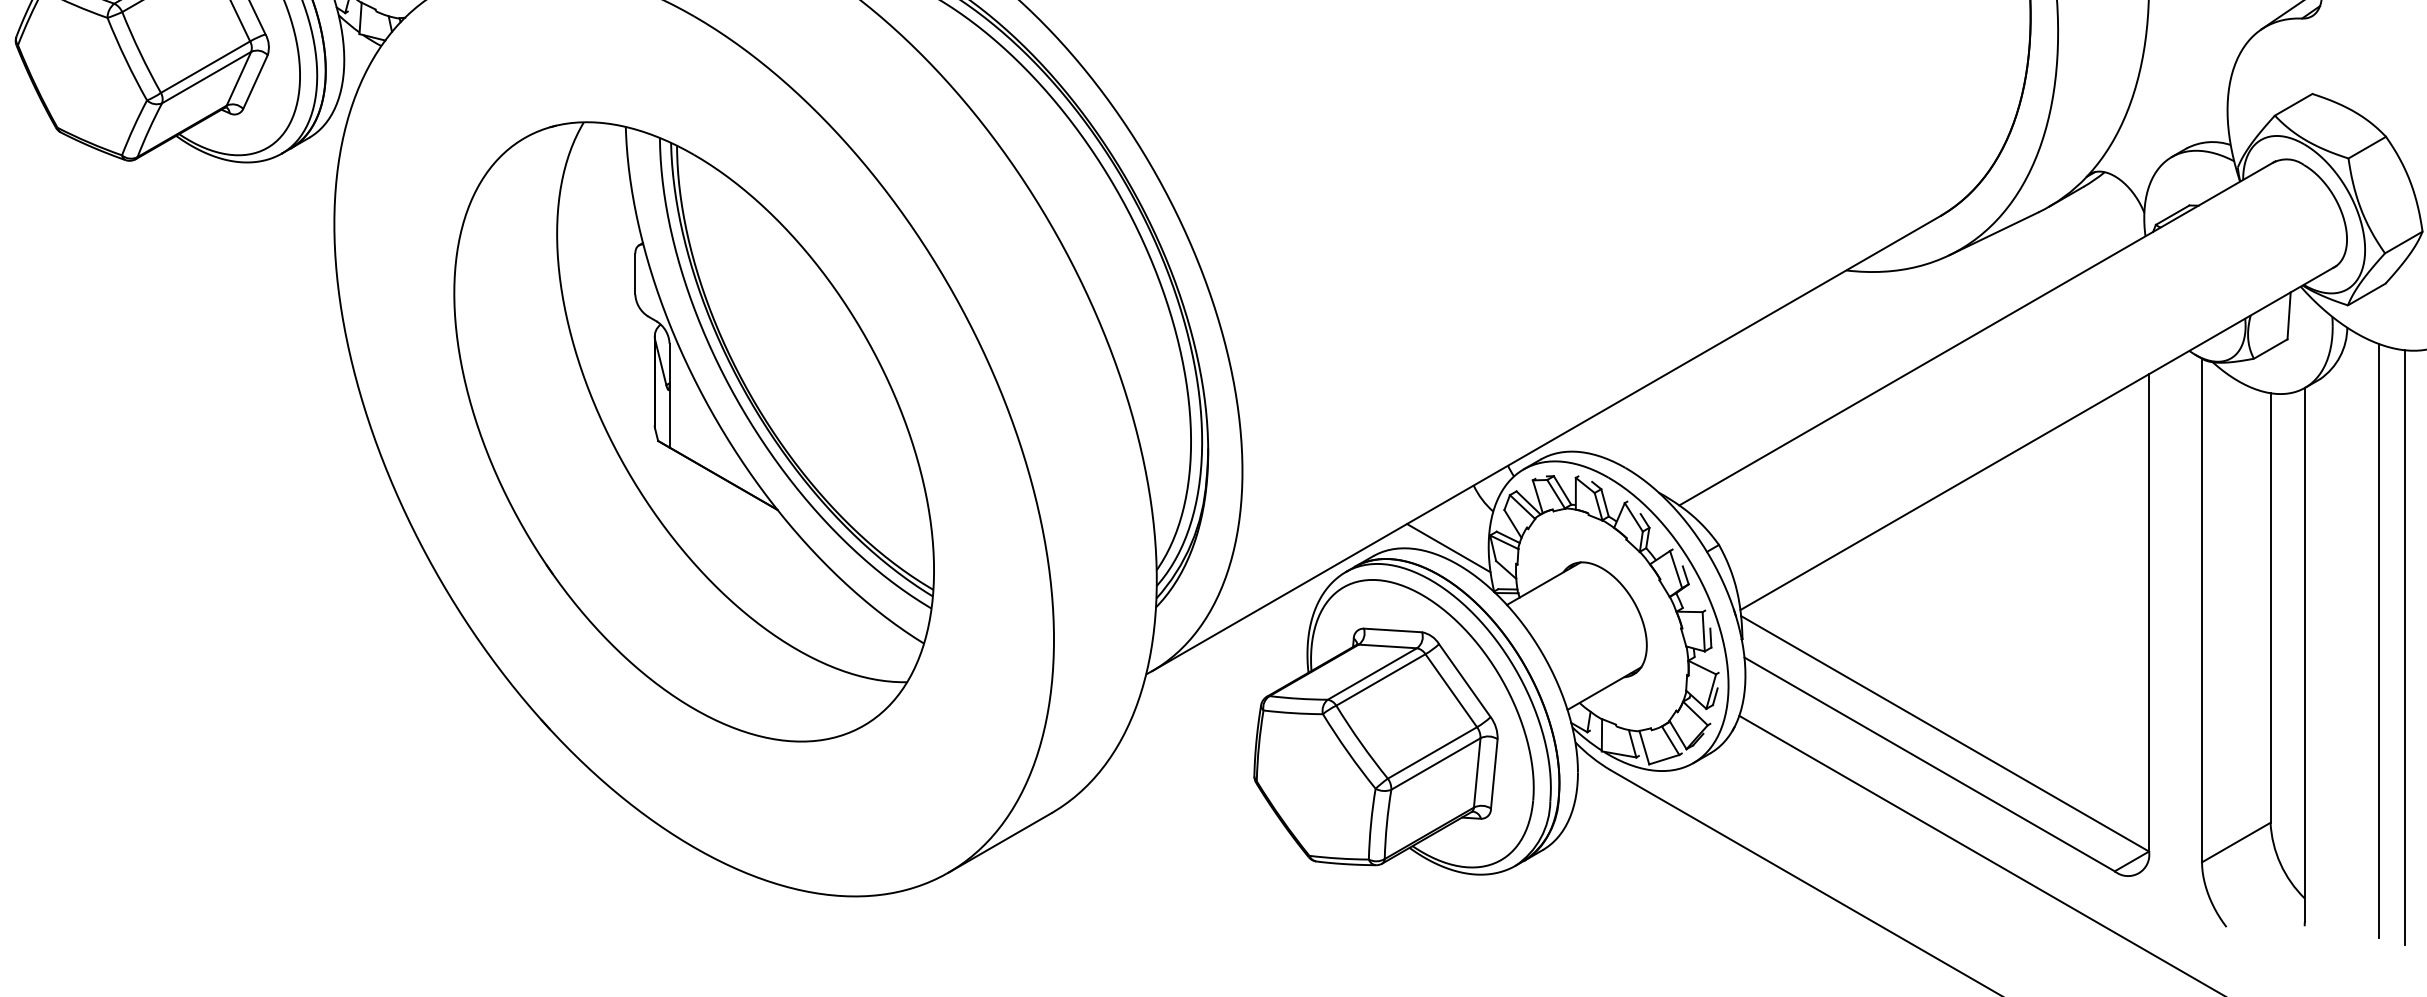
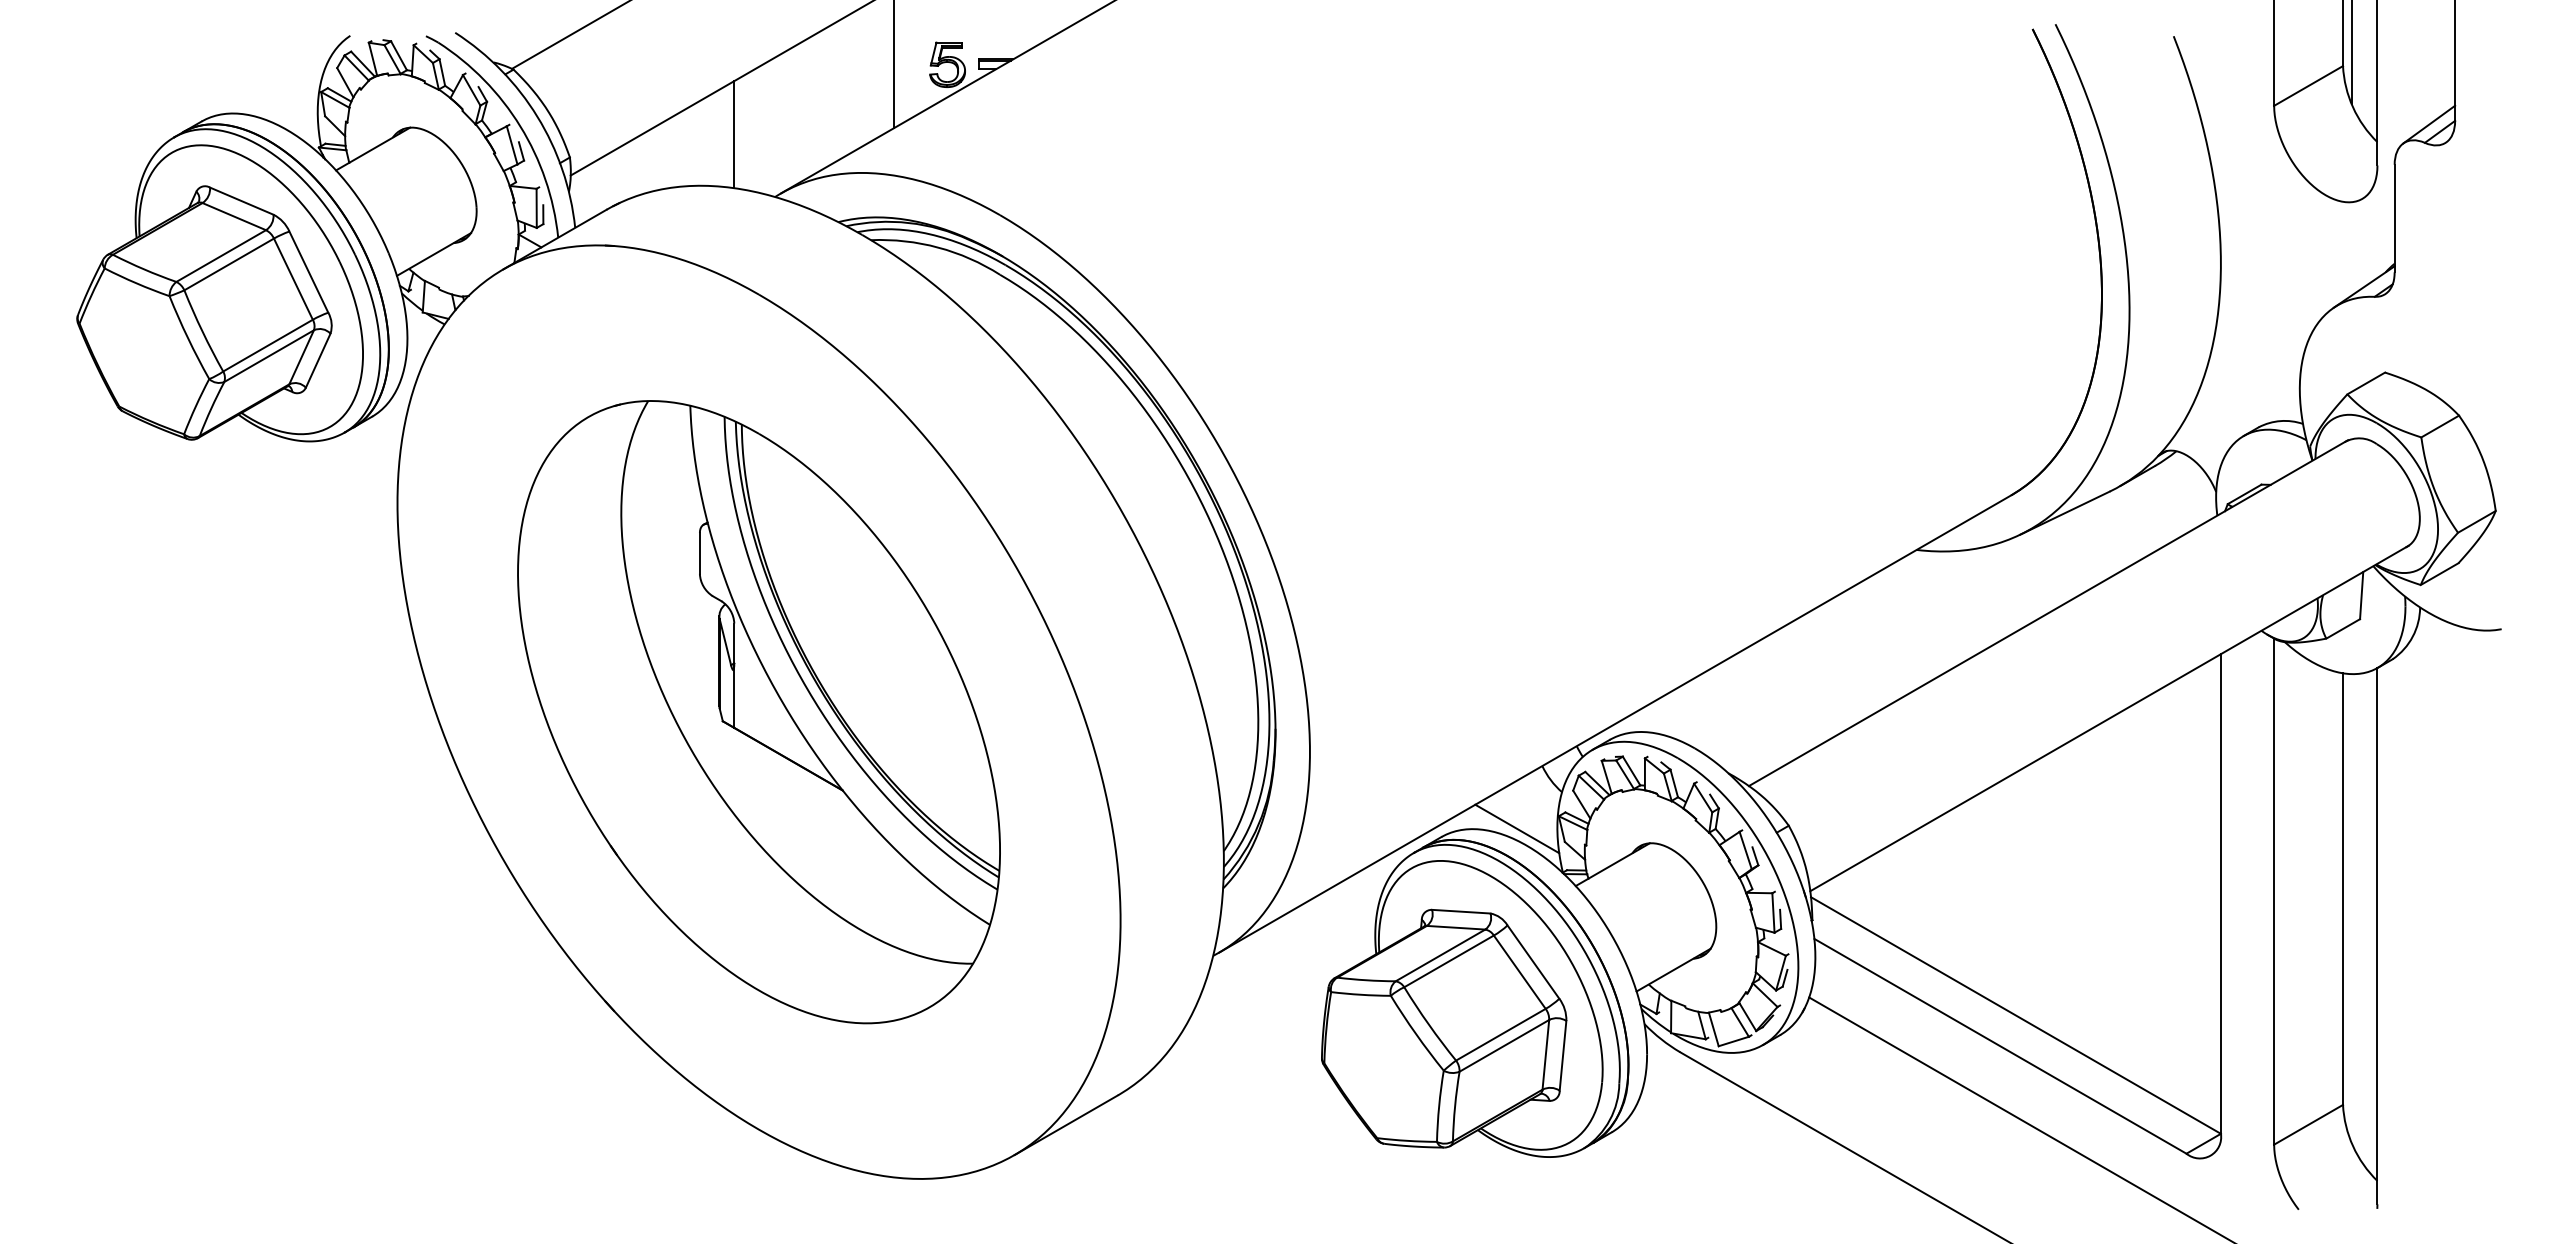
line: (2379, 640) -> (2452, 921), removed
line: (2405, 647) -> (2478, 928), removed

